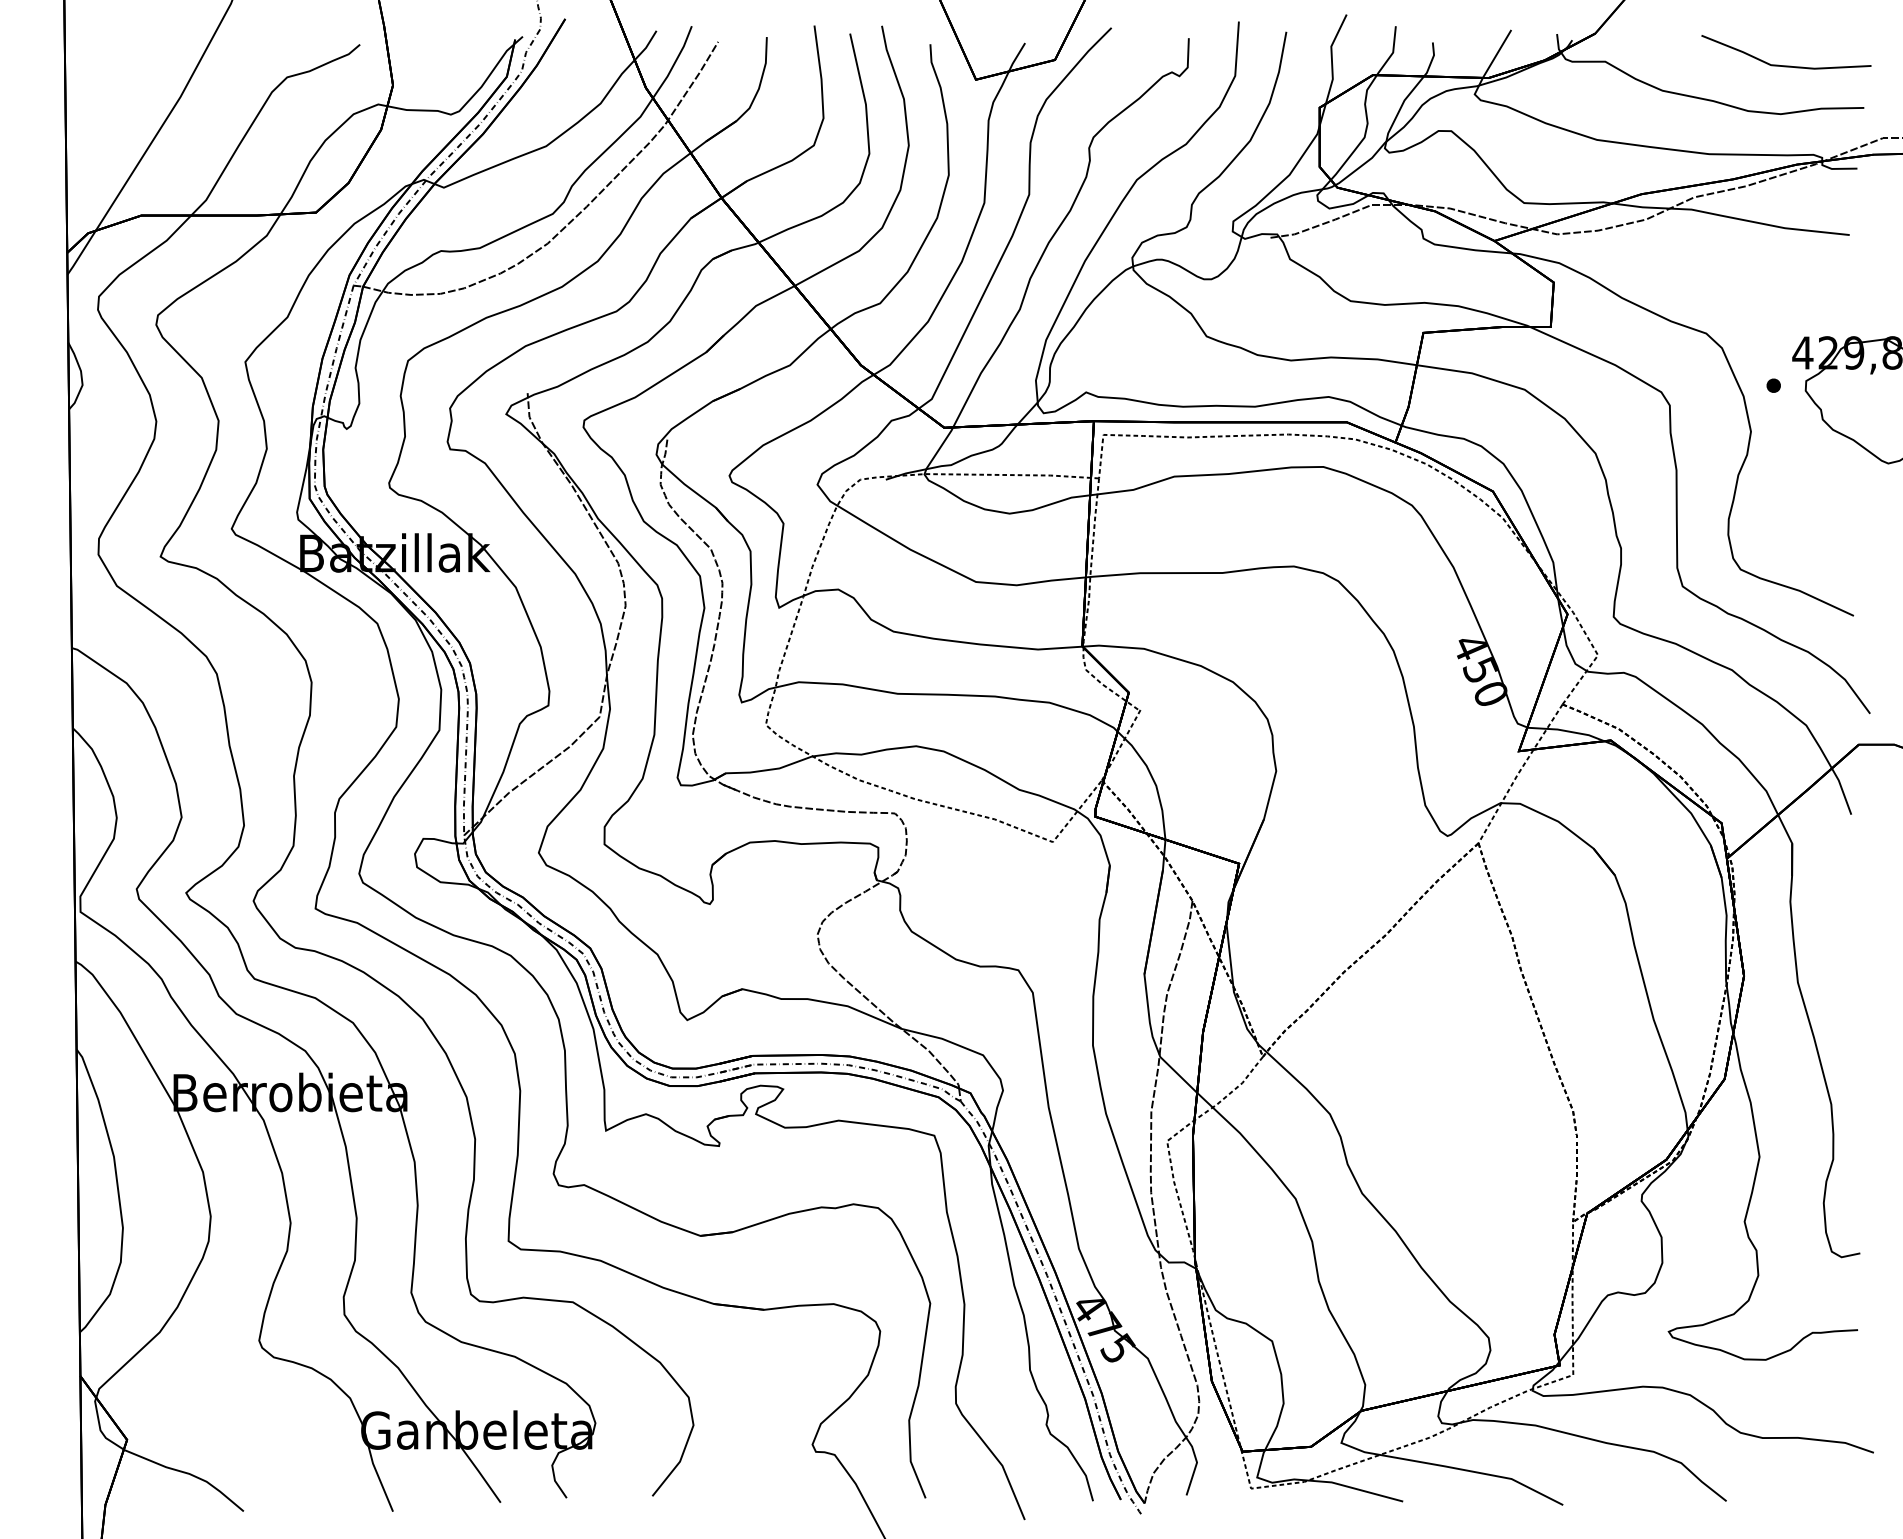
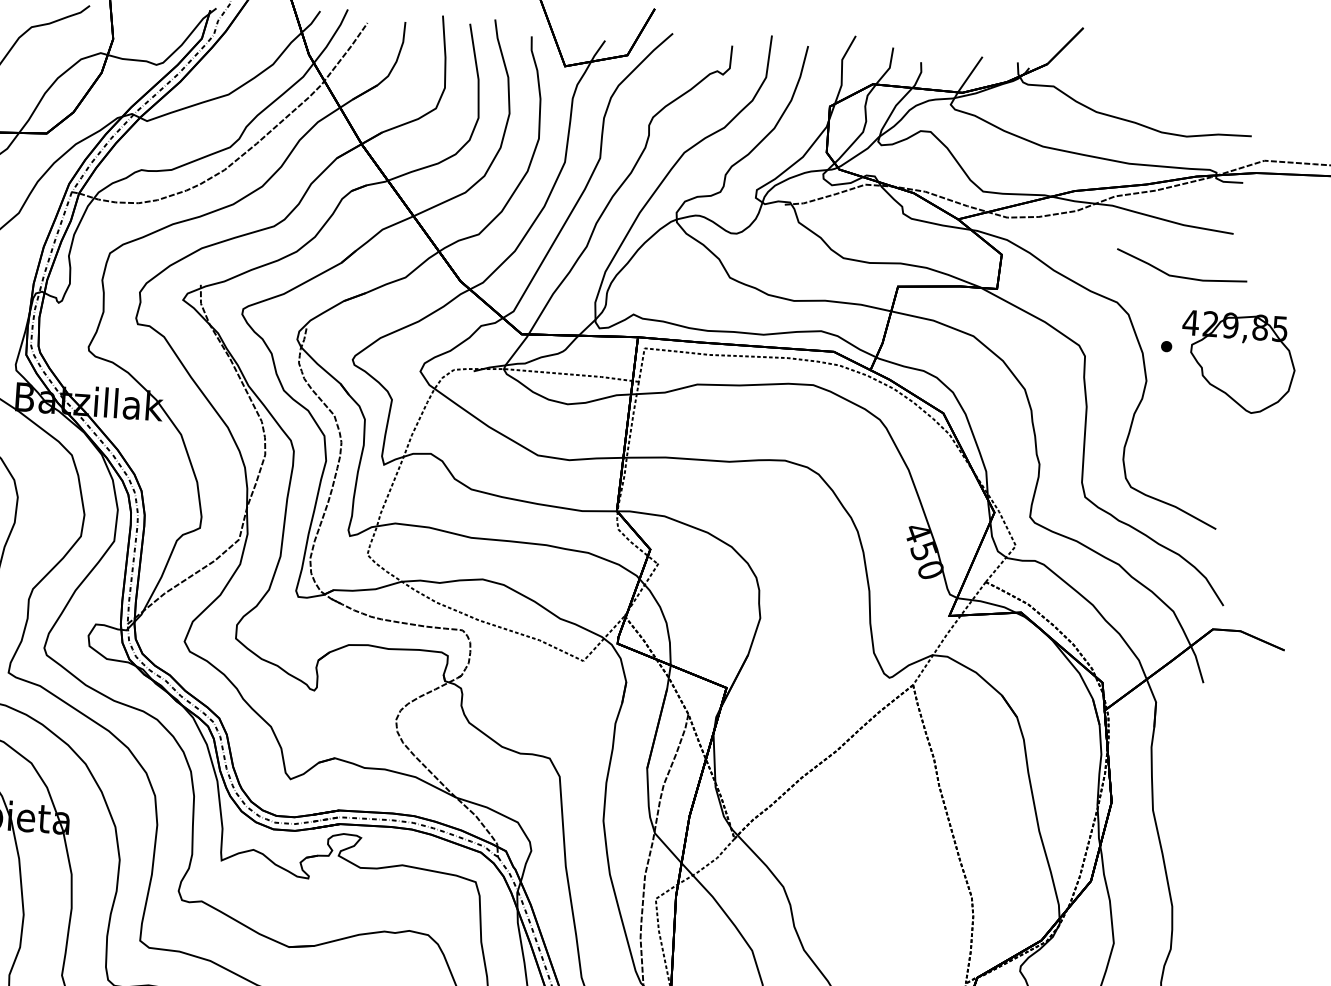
line: (1786, 65) -> (1181, 276), moved

